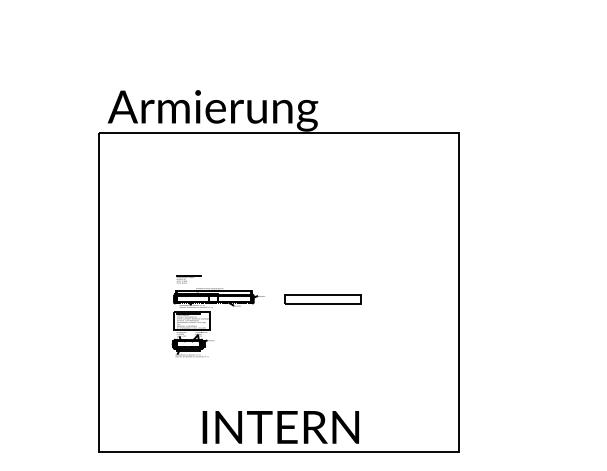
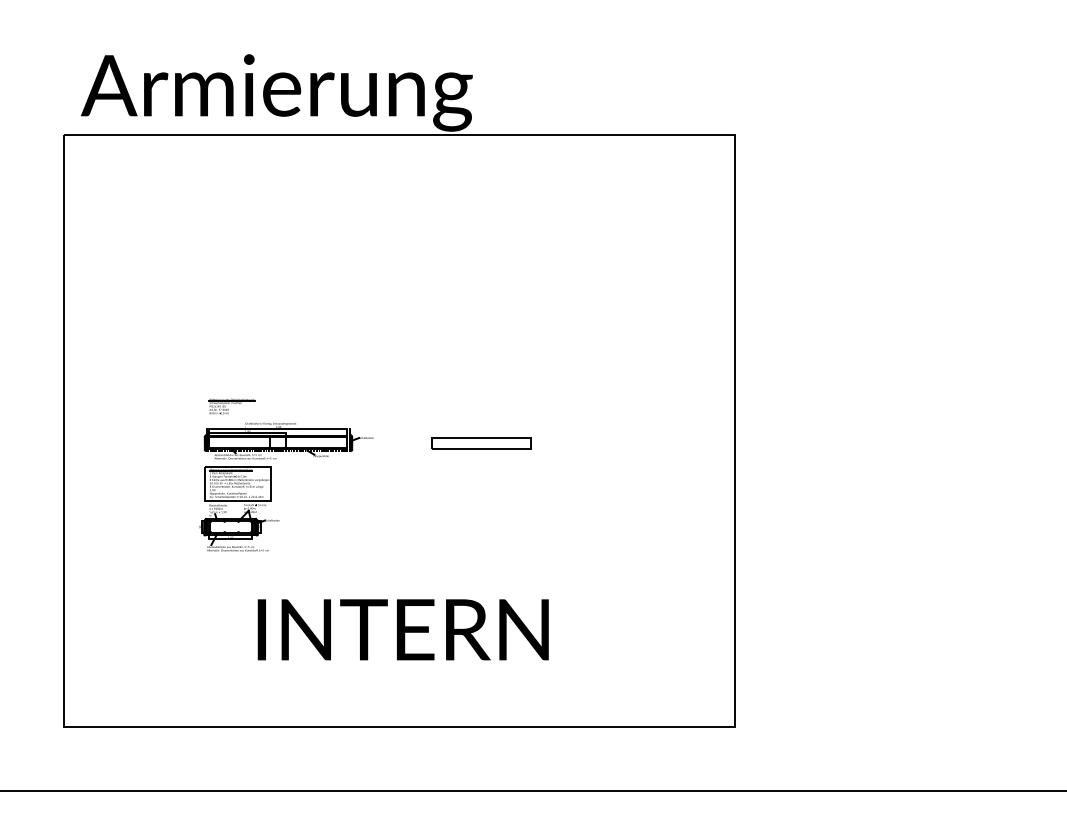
part: (322, 299) -> (480, 443), size x0.7
text: (280, 427) -> (402, 630), moved

